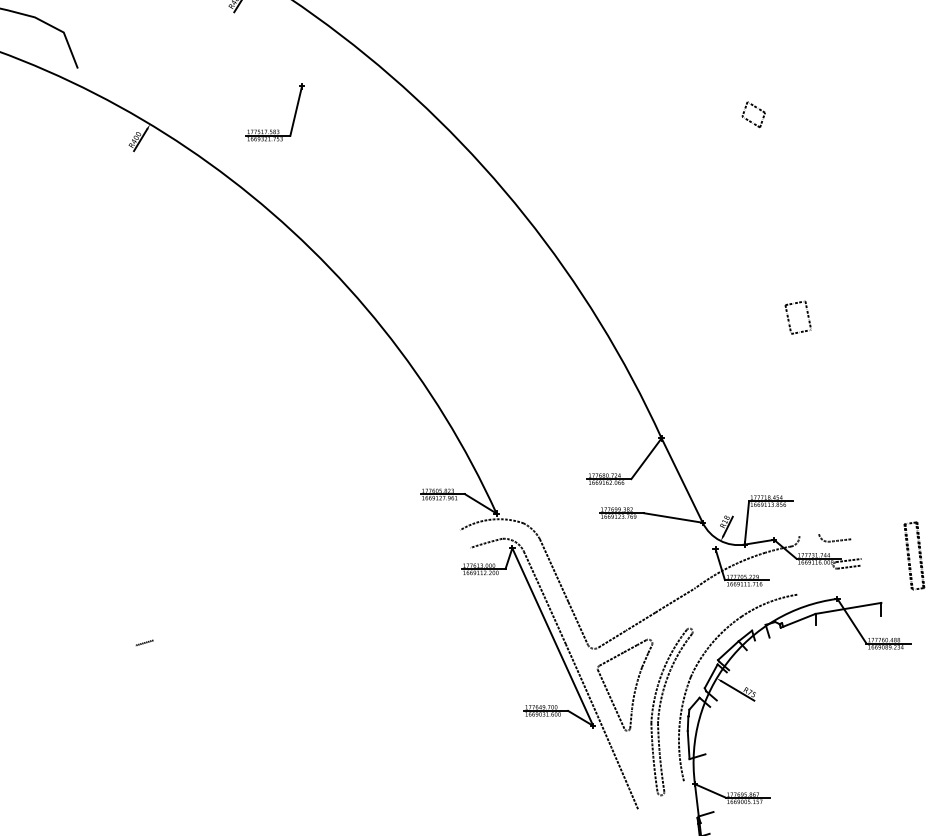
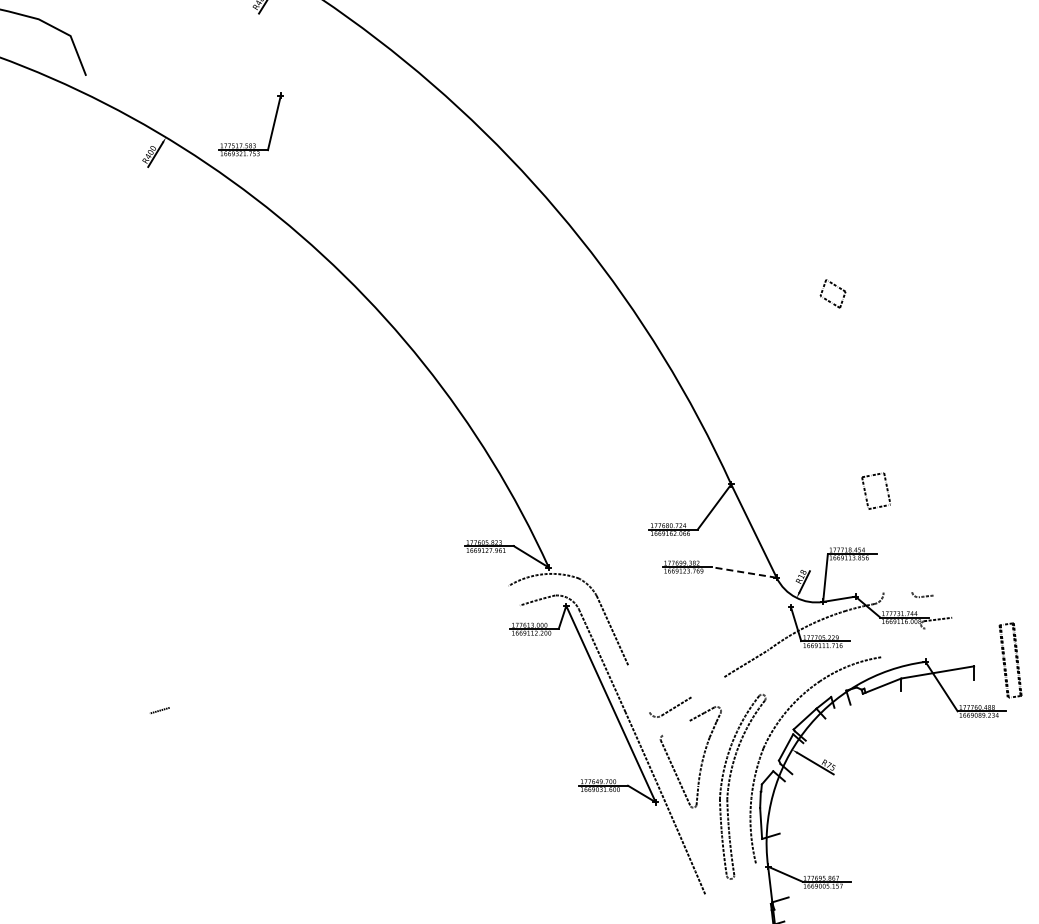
part: (755, 108) -> (835, 286), moved
part: (274, 129) -> (250, 143), moved
part: (789, 318) -> (866, 492), moved
line: (673, 517) -> (744, 572), solid -> dashed
part: (834, 537) -> (922, 594), size x0.6
part: (914, 555) -> (1010, 660), moved
line: (849, 566) -> (938, 626), removed
line: (641, 621) -> (708, 686), removed
line: (577, 622) -> (638, 688), removed
line: (612, 659) -> (676, 728), removed

